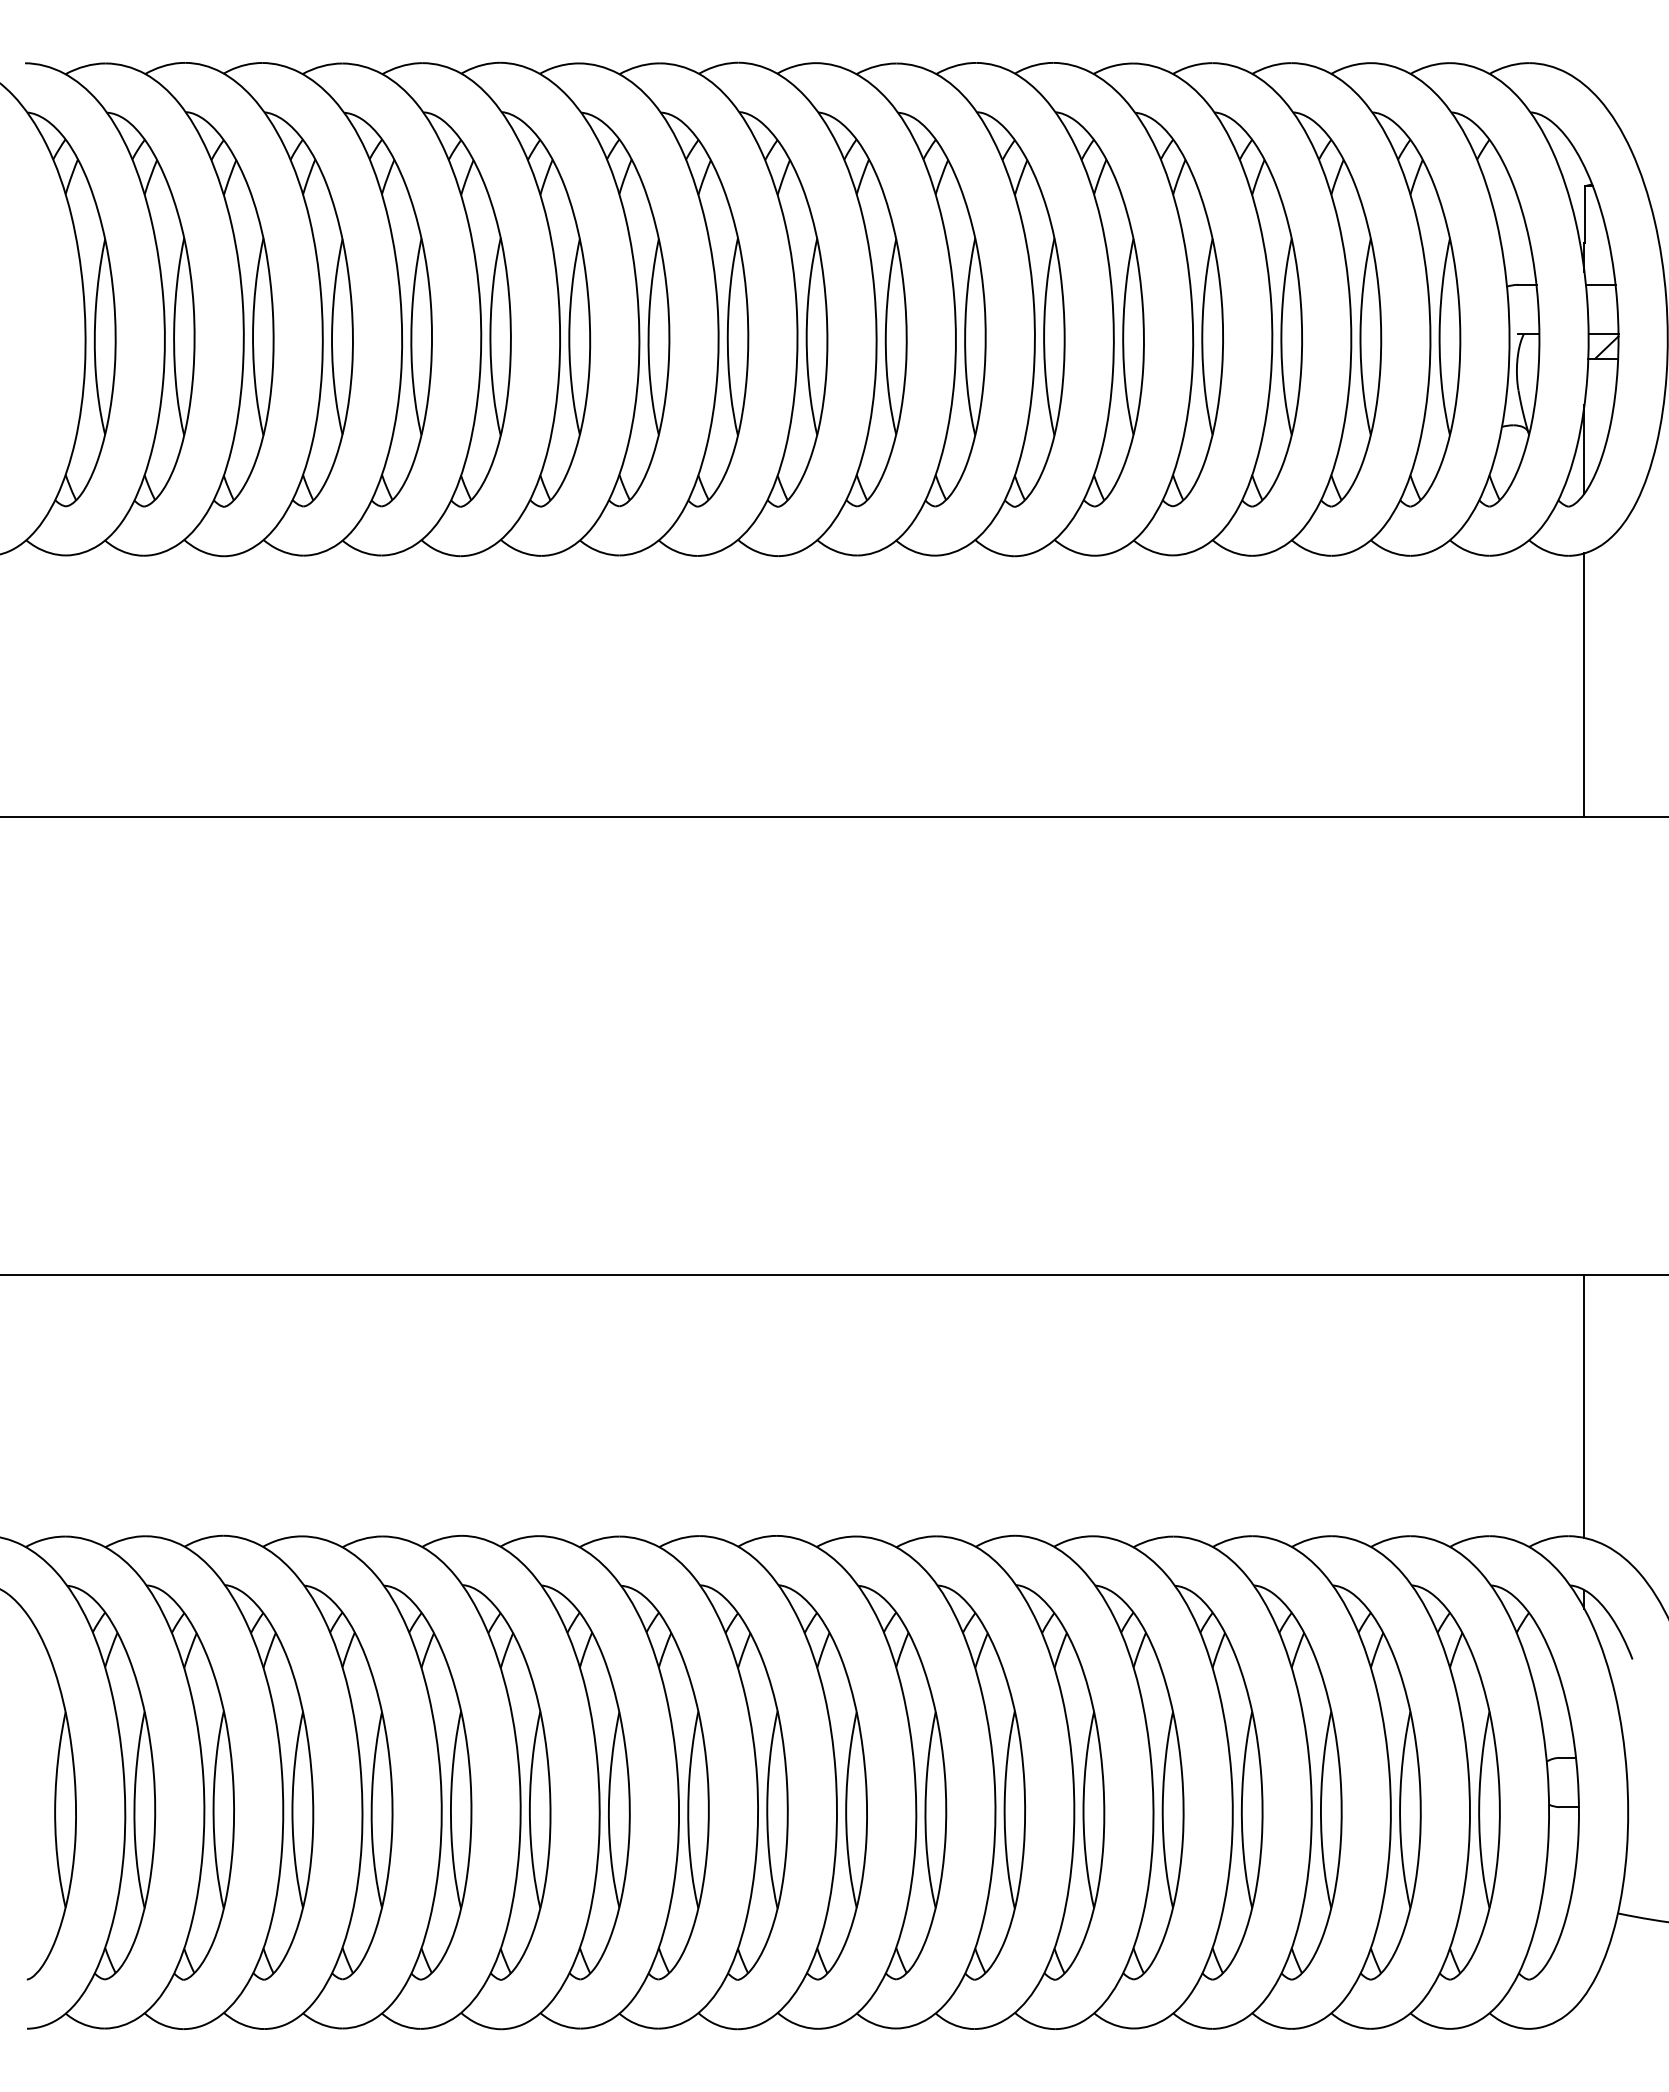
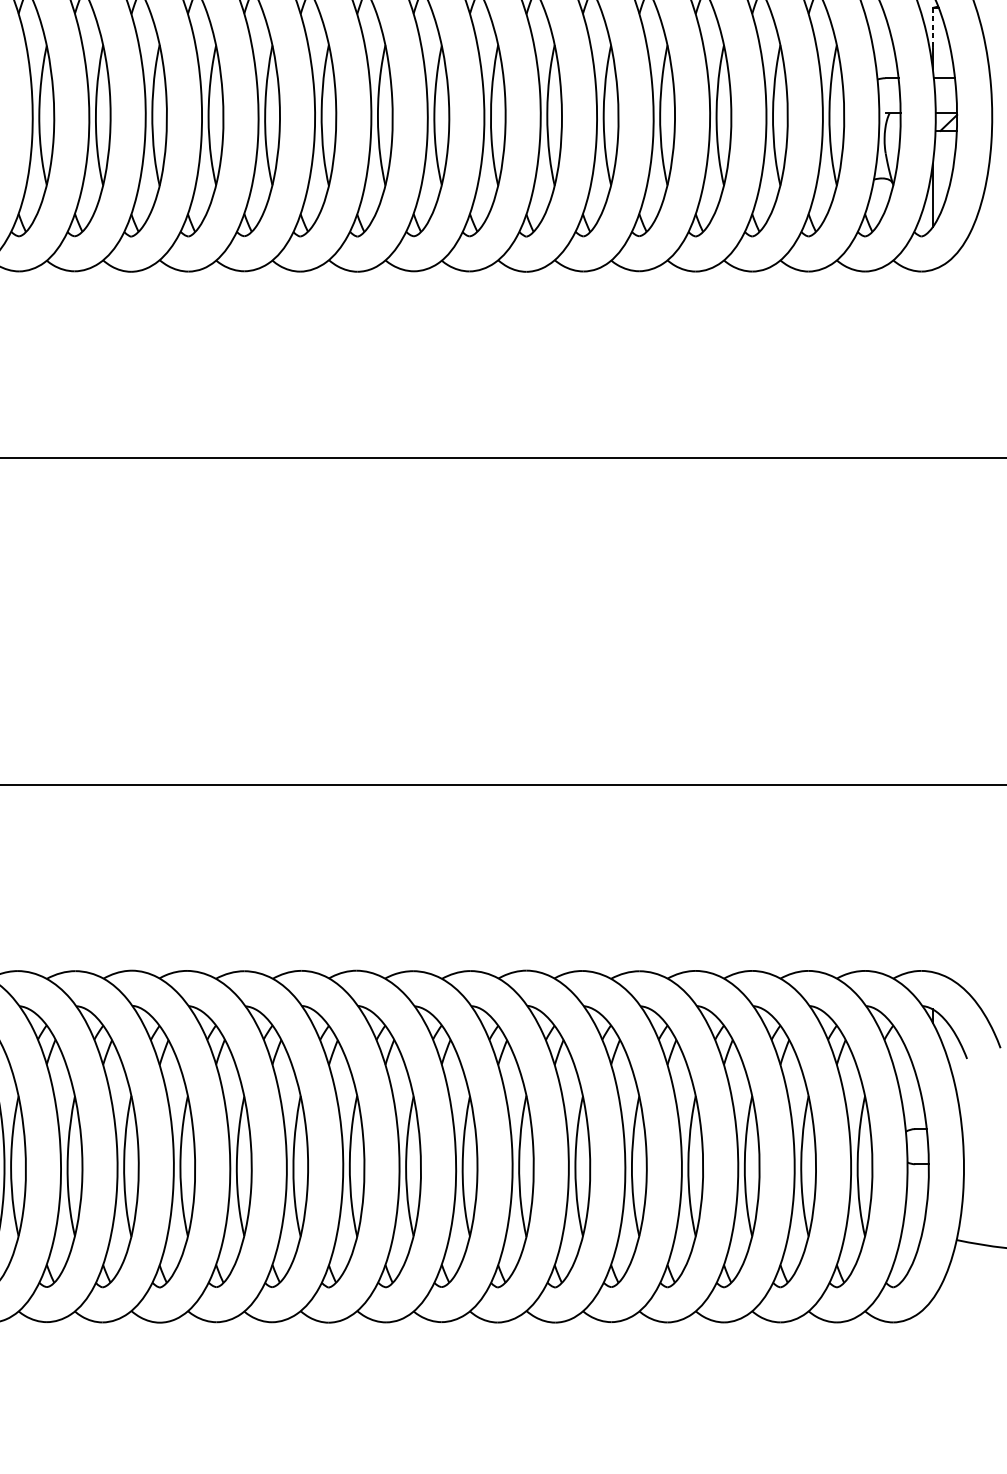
line: (1584, 215) -> (932, 28), solid -> dashed
line: (1584, 684) -> (932, 363), removed
line: (1584, 1406) -> (932, 878), removed

